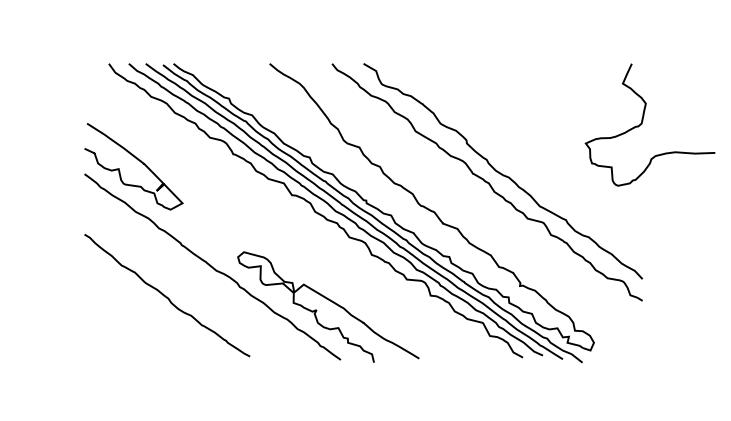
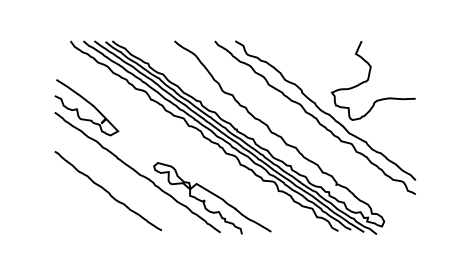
curve: (643, 123) -> (369, 79), moved

